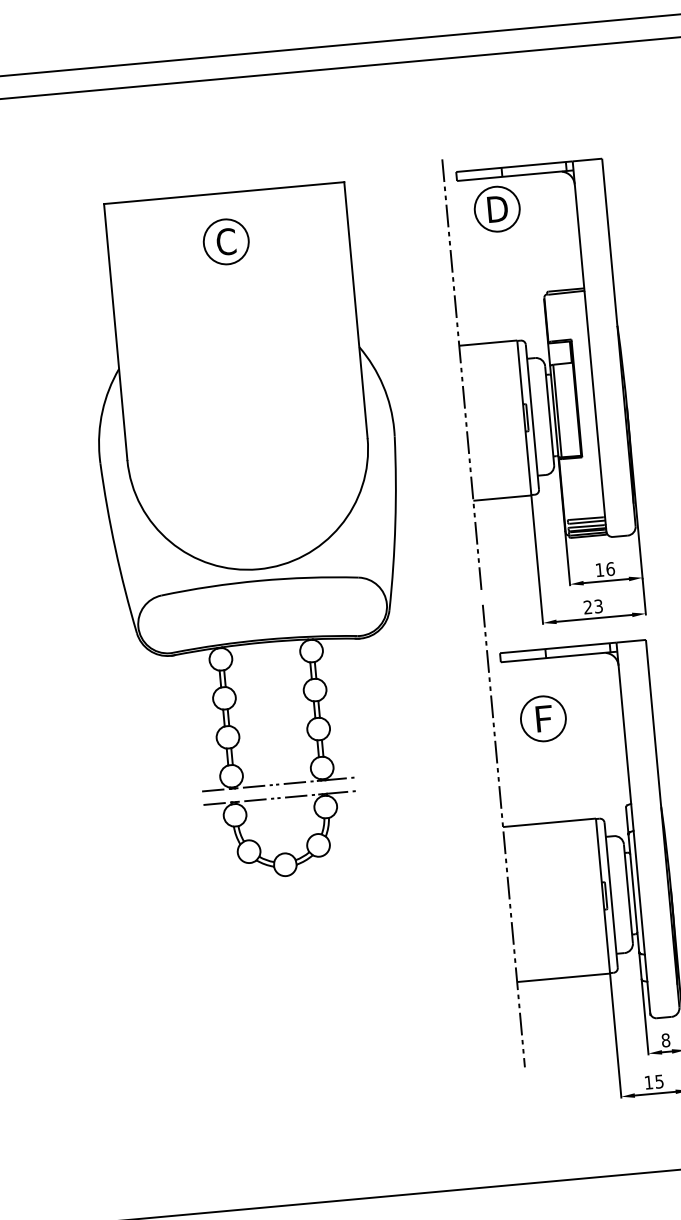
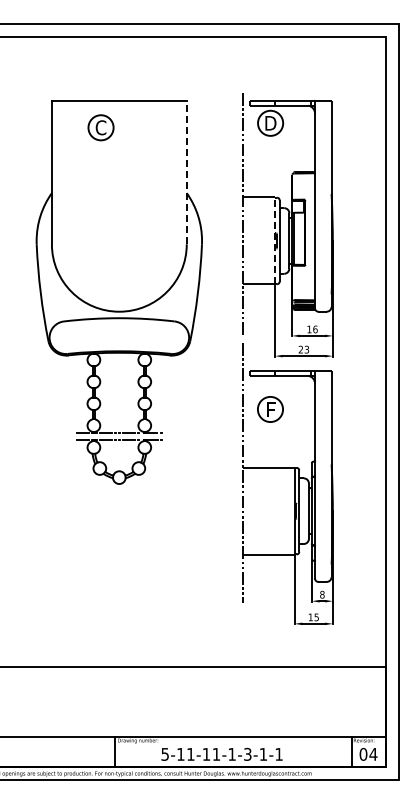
part: (225, 241) -> (100, 127), moved
line: (355, 310) -> (186, 172), solid -> dashed
line: (524, 417) -> (275, 240), solid -> dashed

